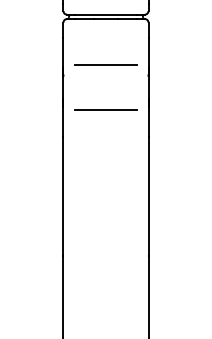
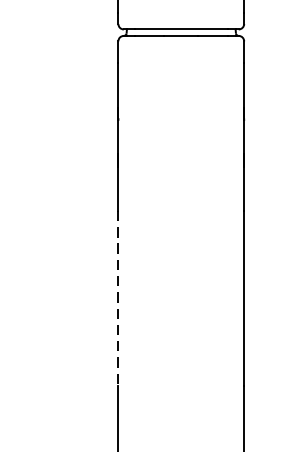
line: (105, 65) -> (180, 104), removed
line: (105, 109) -> (180, 169), removed
line: (63, 197) -> (118, 299), solid -> dashed

